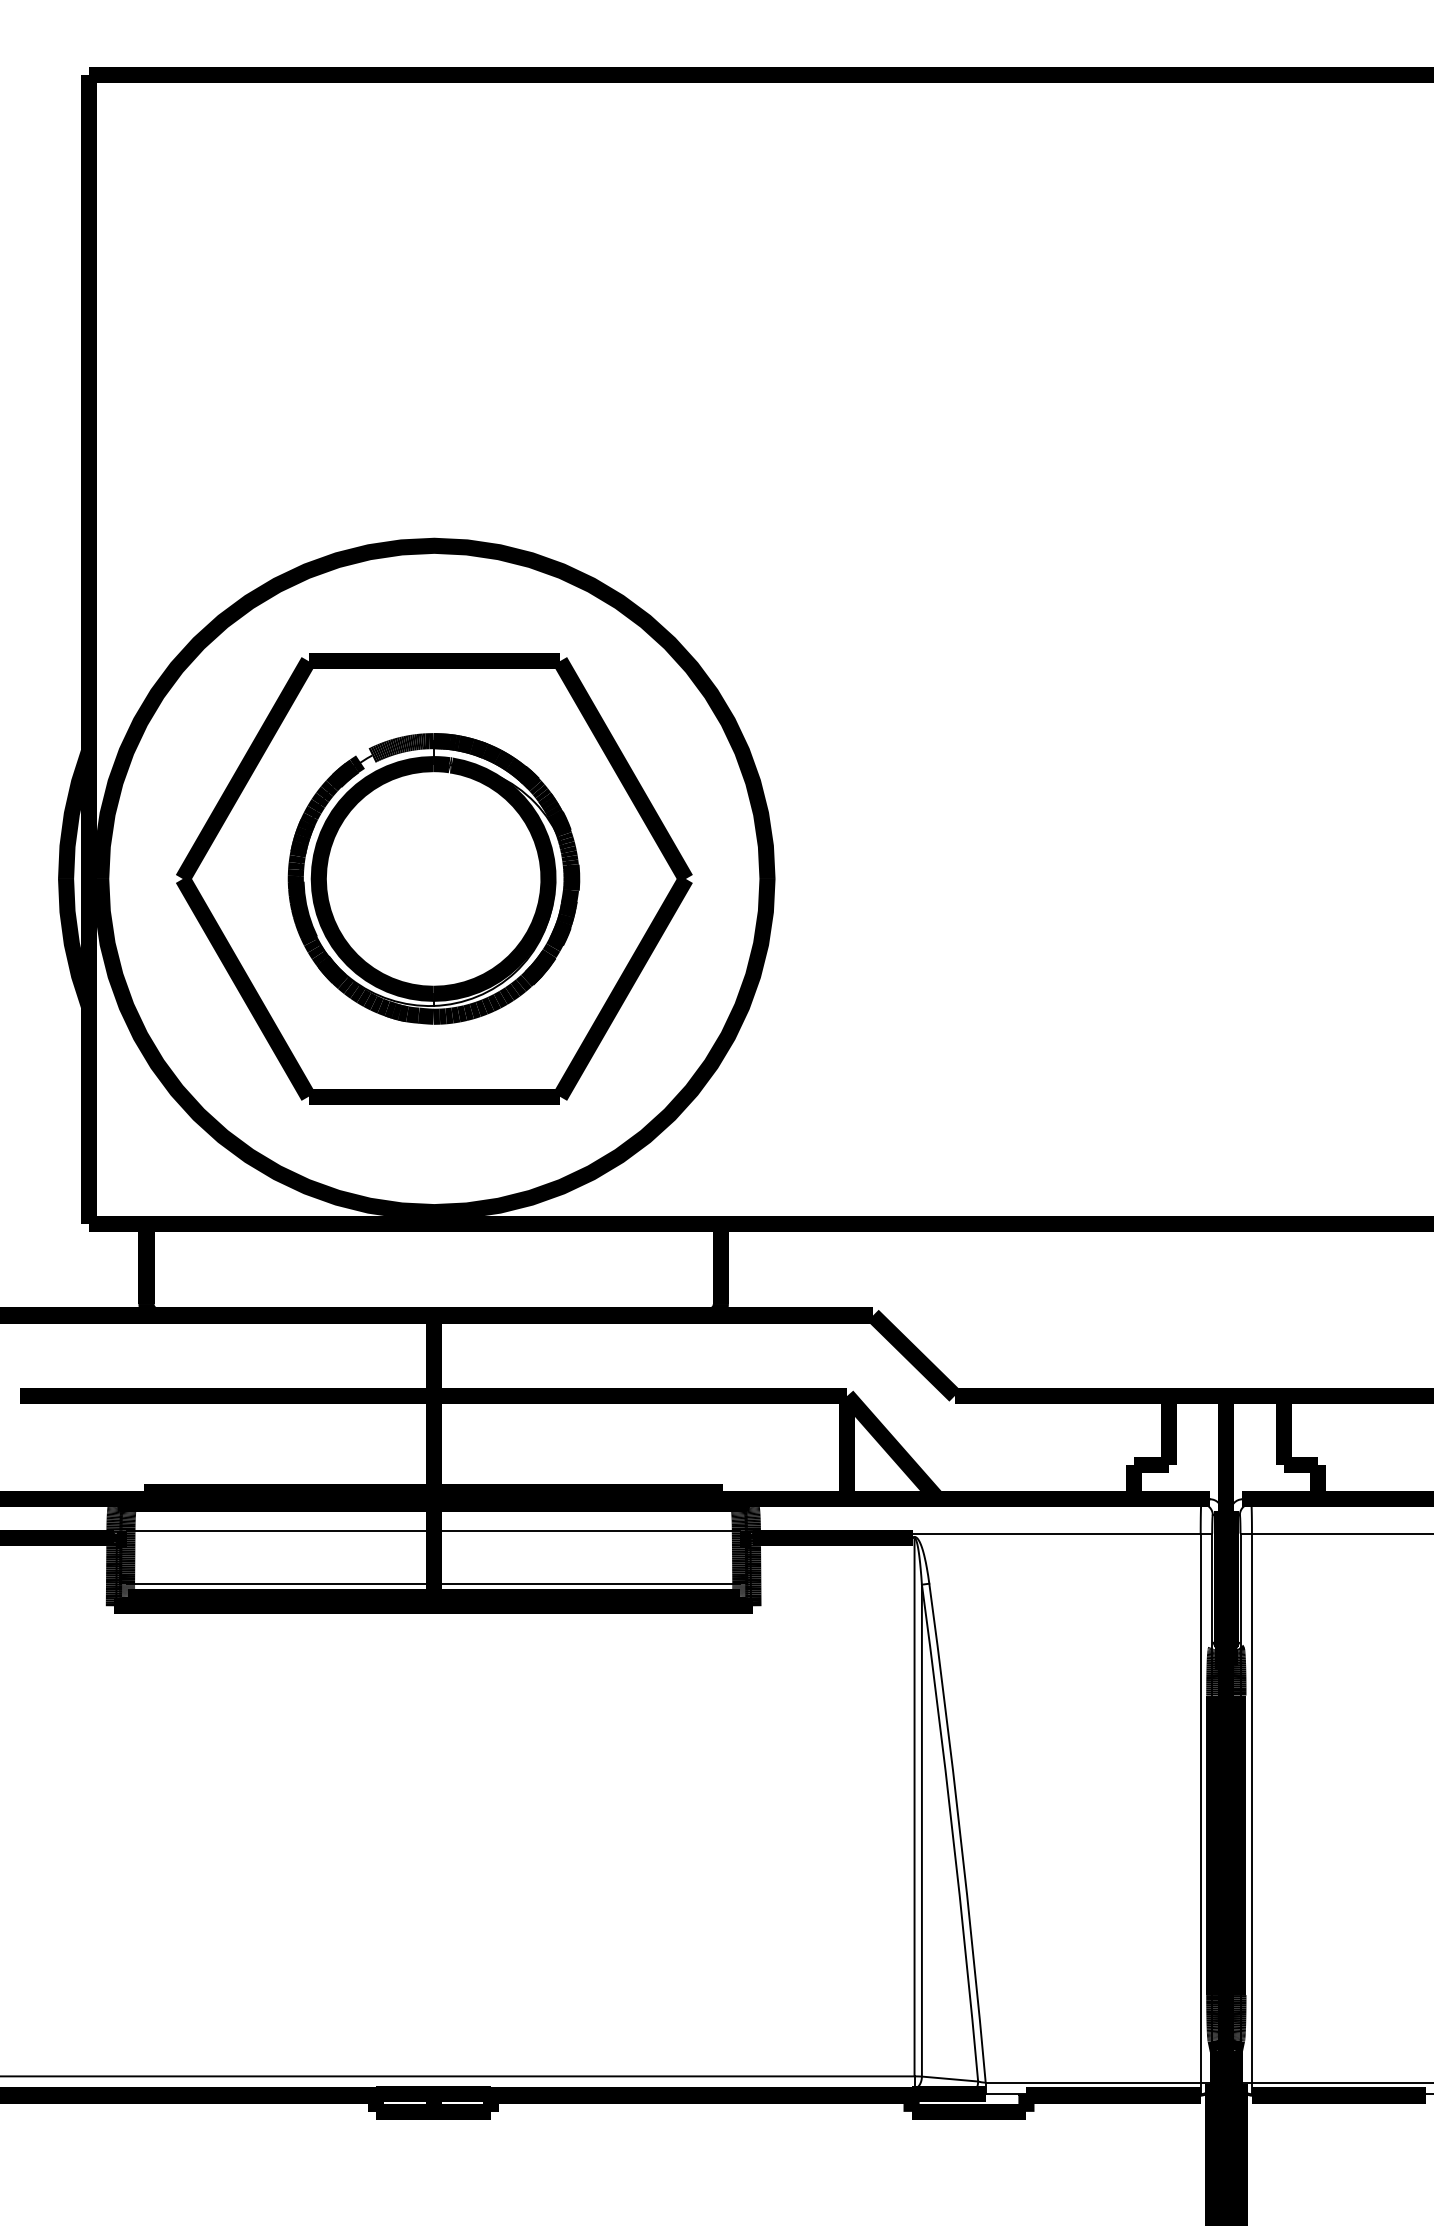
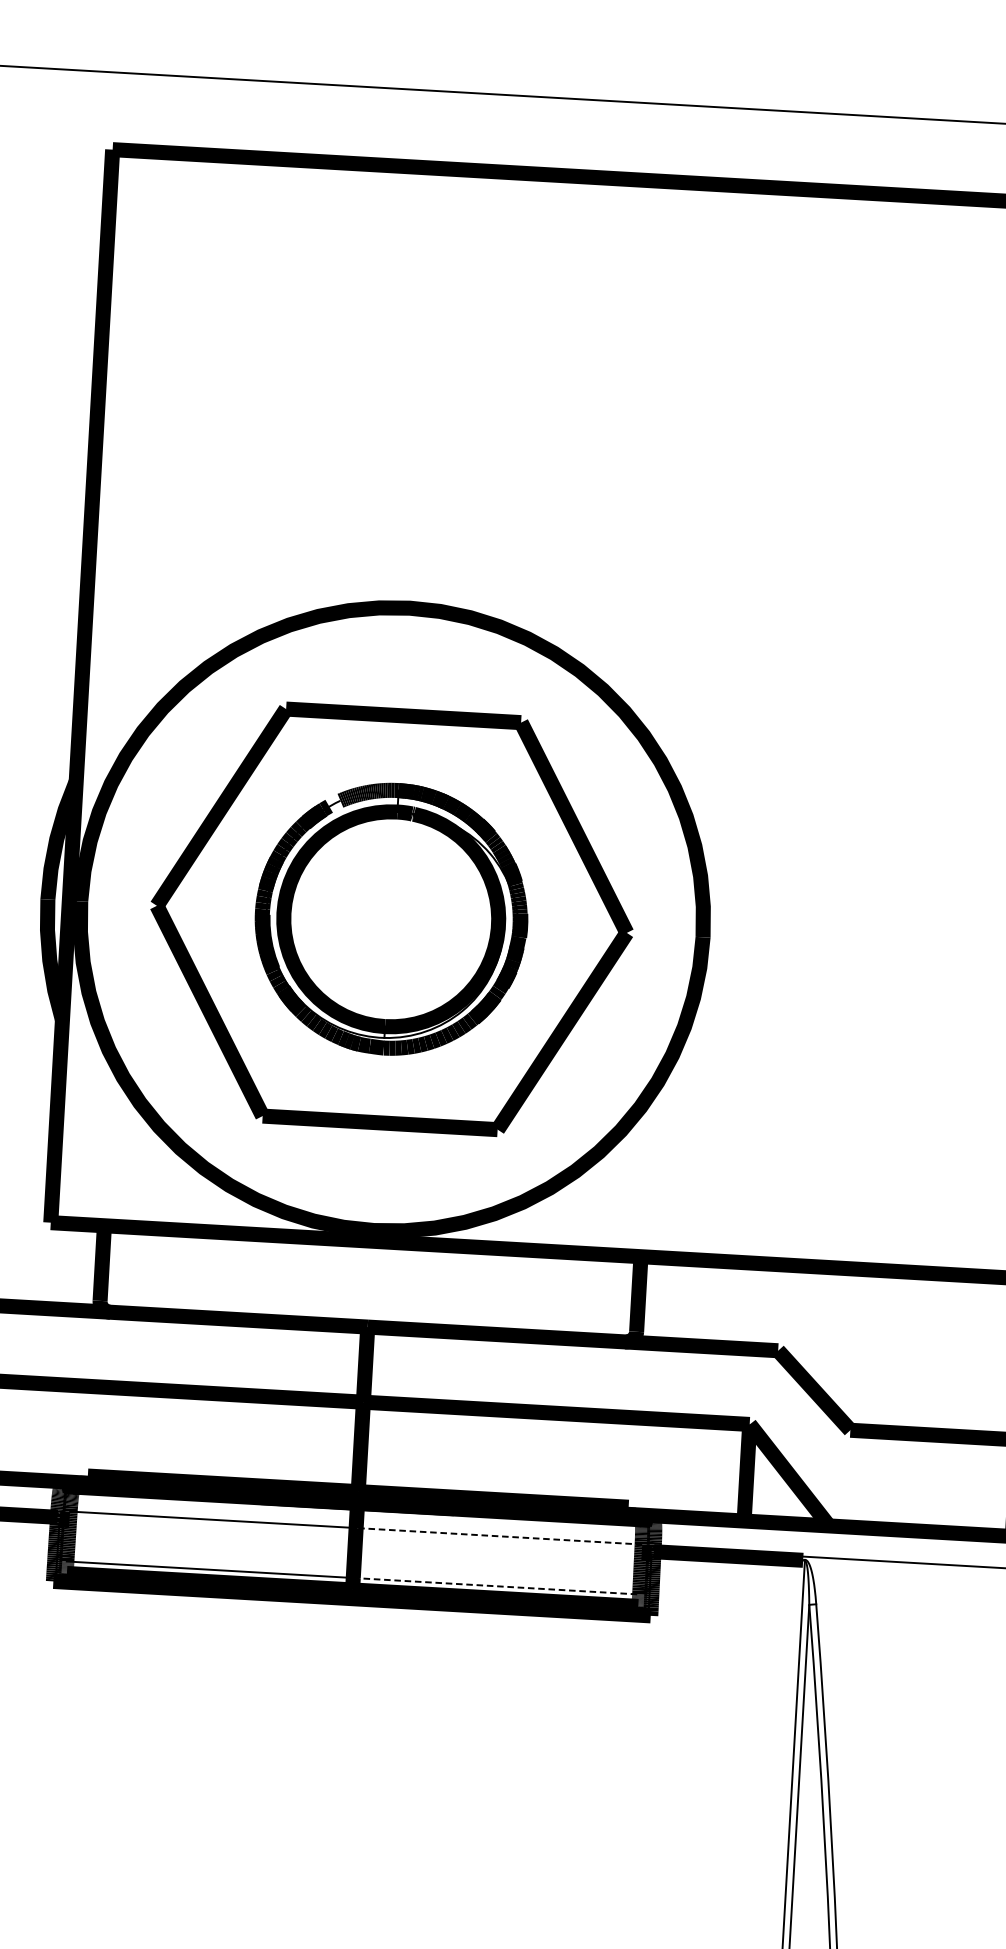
line: (586, 1530) -> (498, 1536), solid -> dashed
line: (587, 1584) -> (496, 1586), solid -> dashed

